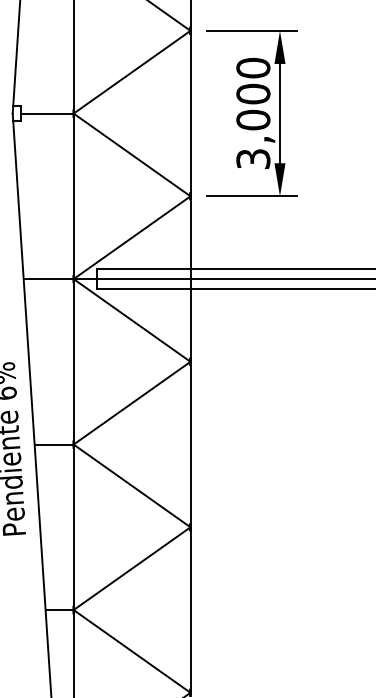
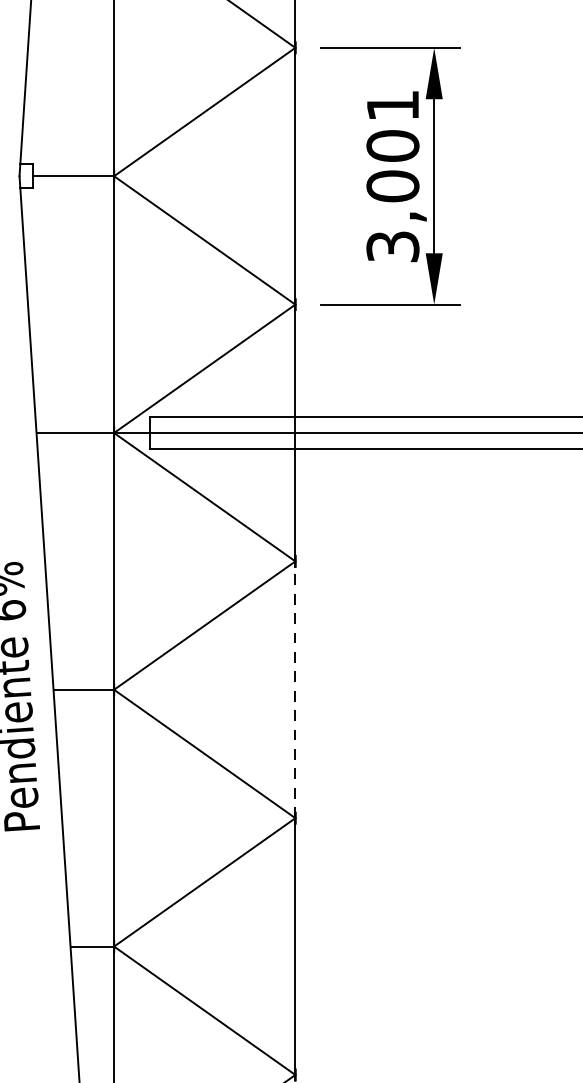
text: (253, 67) -> (393, 104), 3,000 -> 3,001
line: (190, 444) -> (295, 689), solid -> dashed

